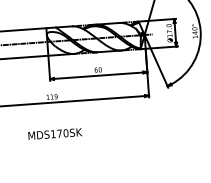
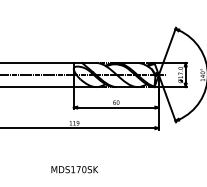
text: (54, 133) -> (74, 169), moved

